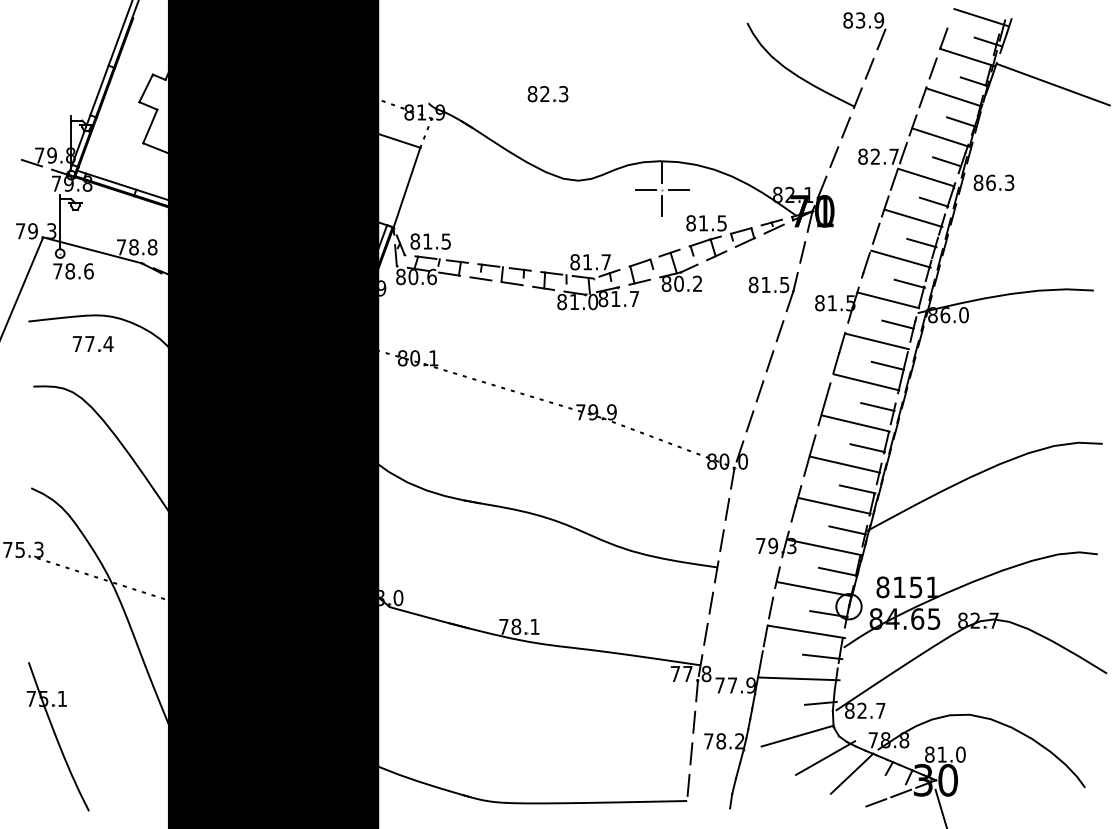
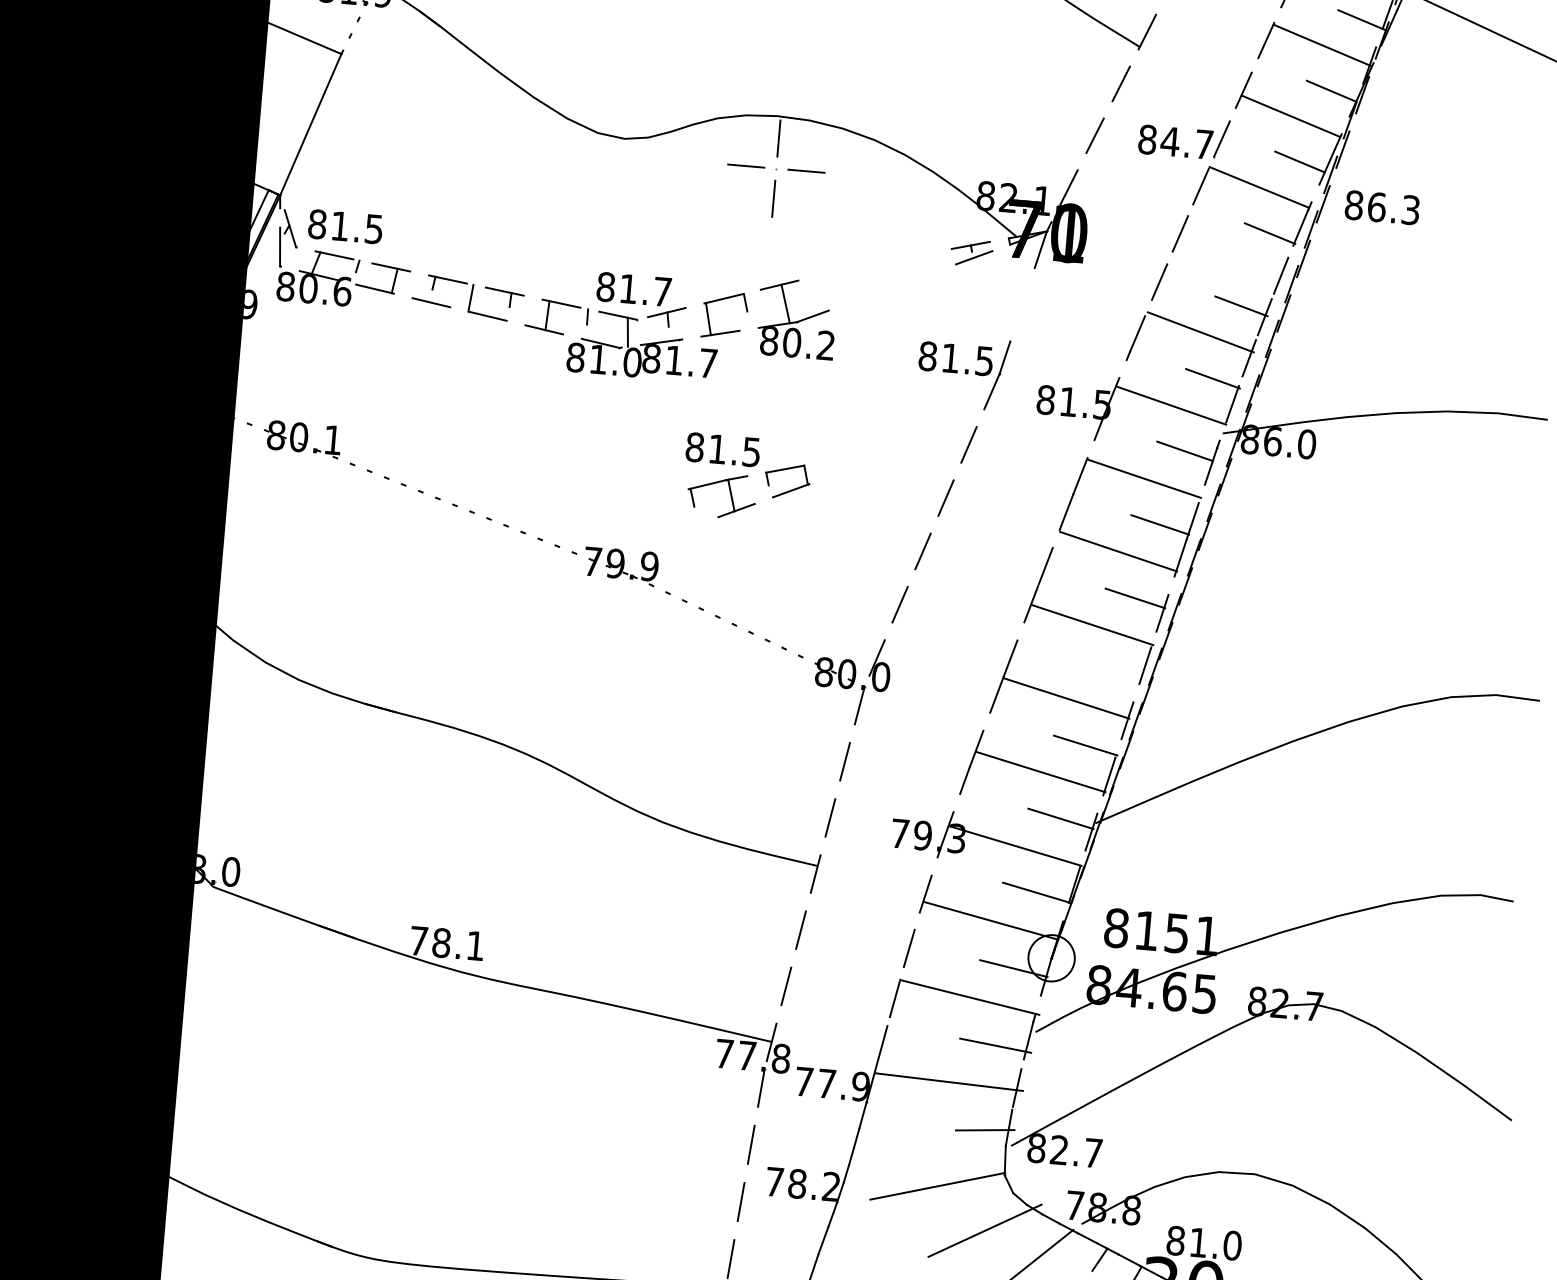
text: (875, 156) -> (1170, 141), 82.7 -> 84.7
line: (913, 217) -> (1230, 258), removed
part: (721, 238) -> (748, 479), moved
line: (802, 252) -> (1022, 304), removed
line: (867, 448) -> (1110, 672), removed

